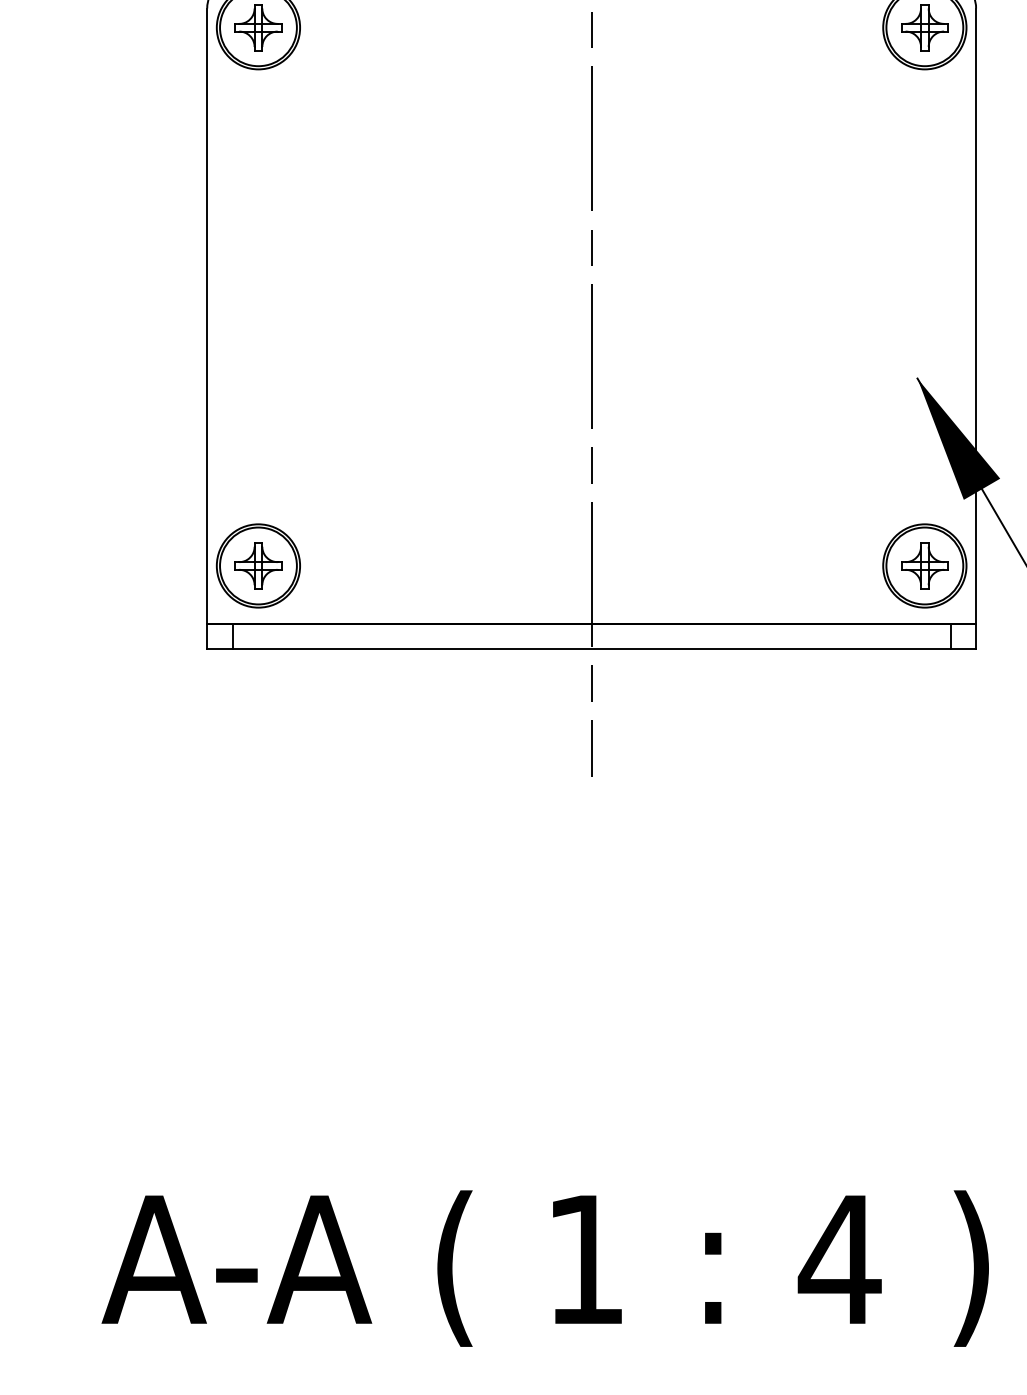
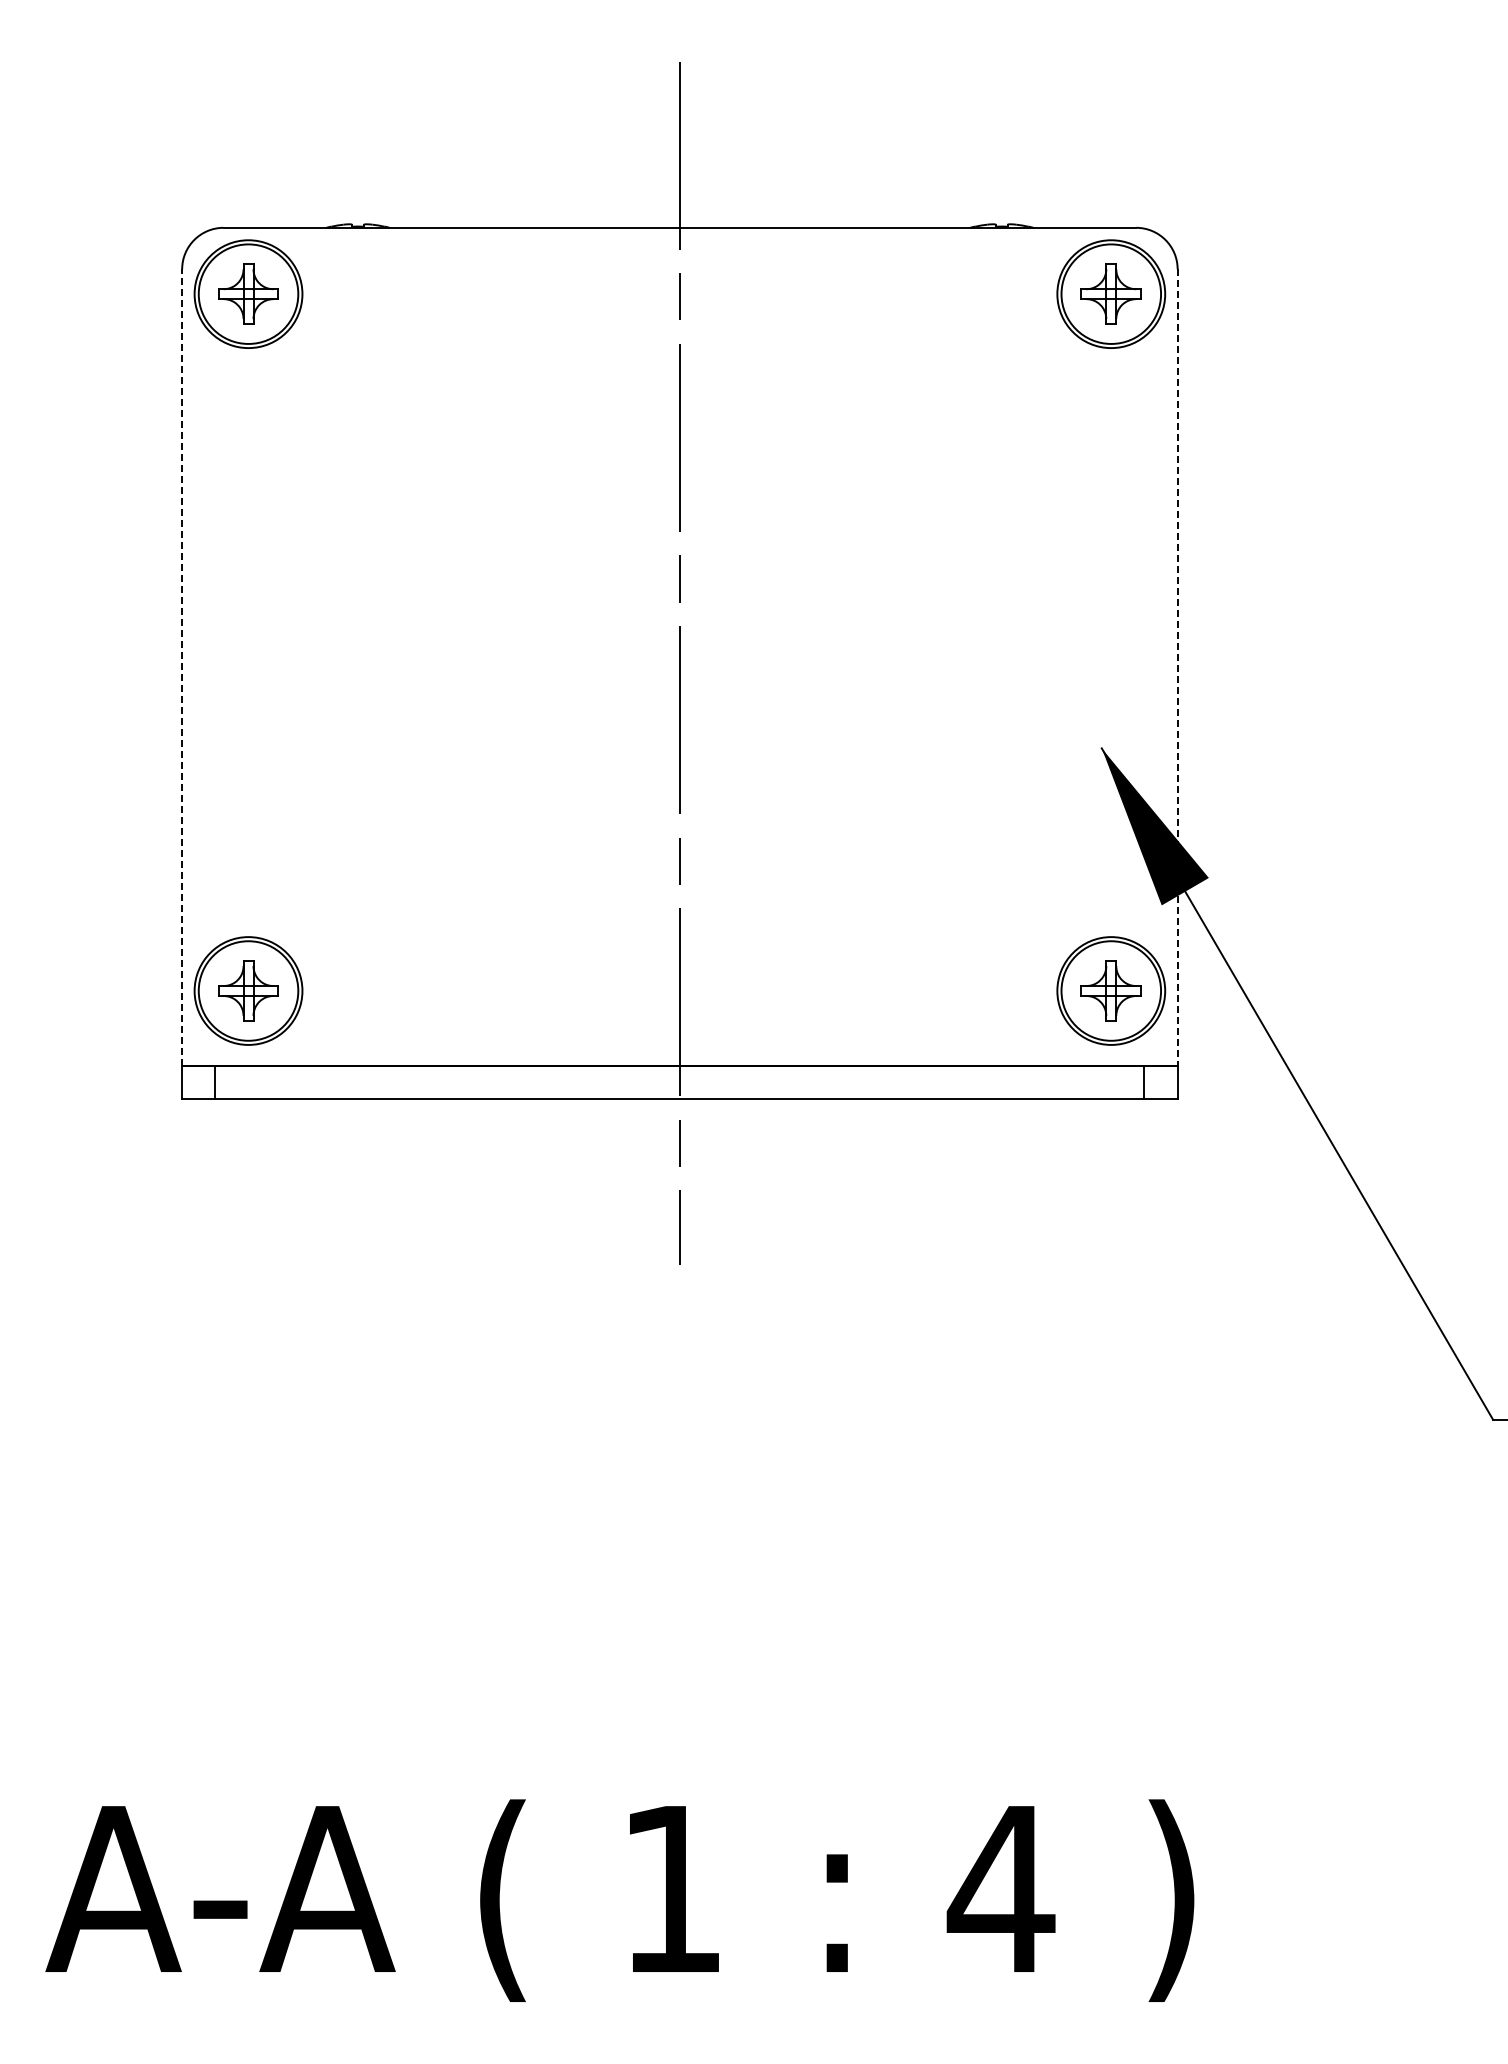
line: (207, 315) -> (182, 666), solid -> dashed
line: (976, 316) -> (1177, 667), solid -> dashed

